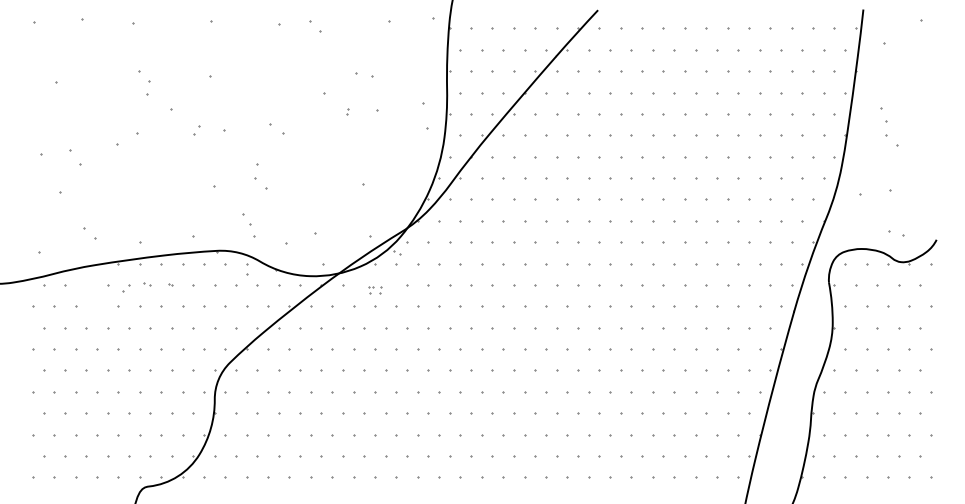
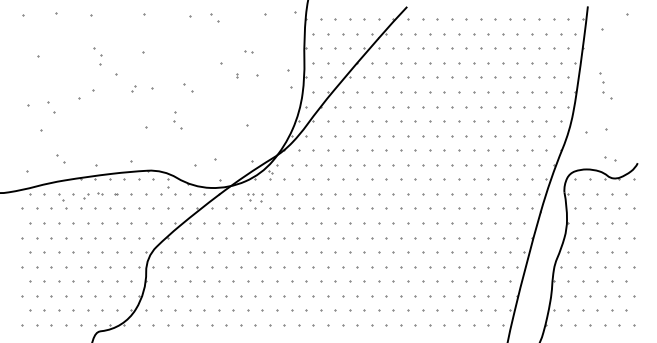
part: (365, 75) -> (248, 51), size x0.62
part: (249, 225) -> (62, 201), moved
part: (375, 290) -> (255, 197), size x1.67

